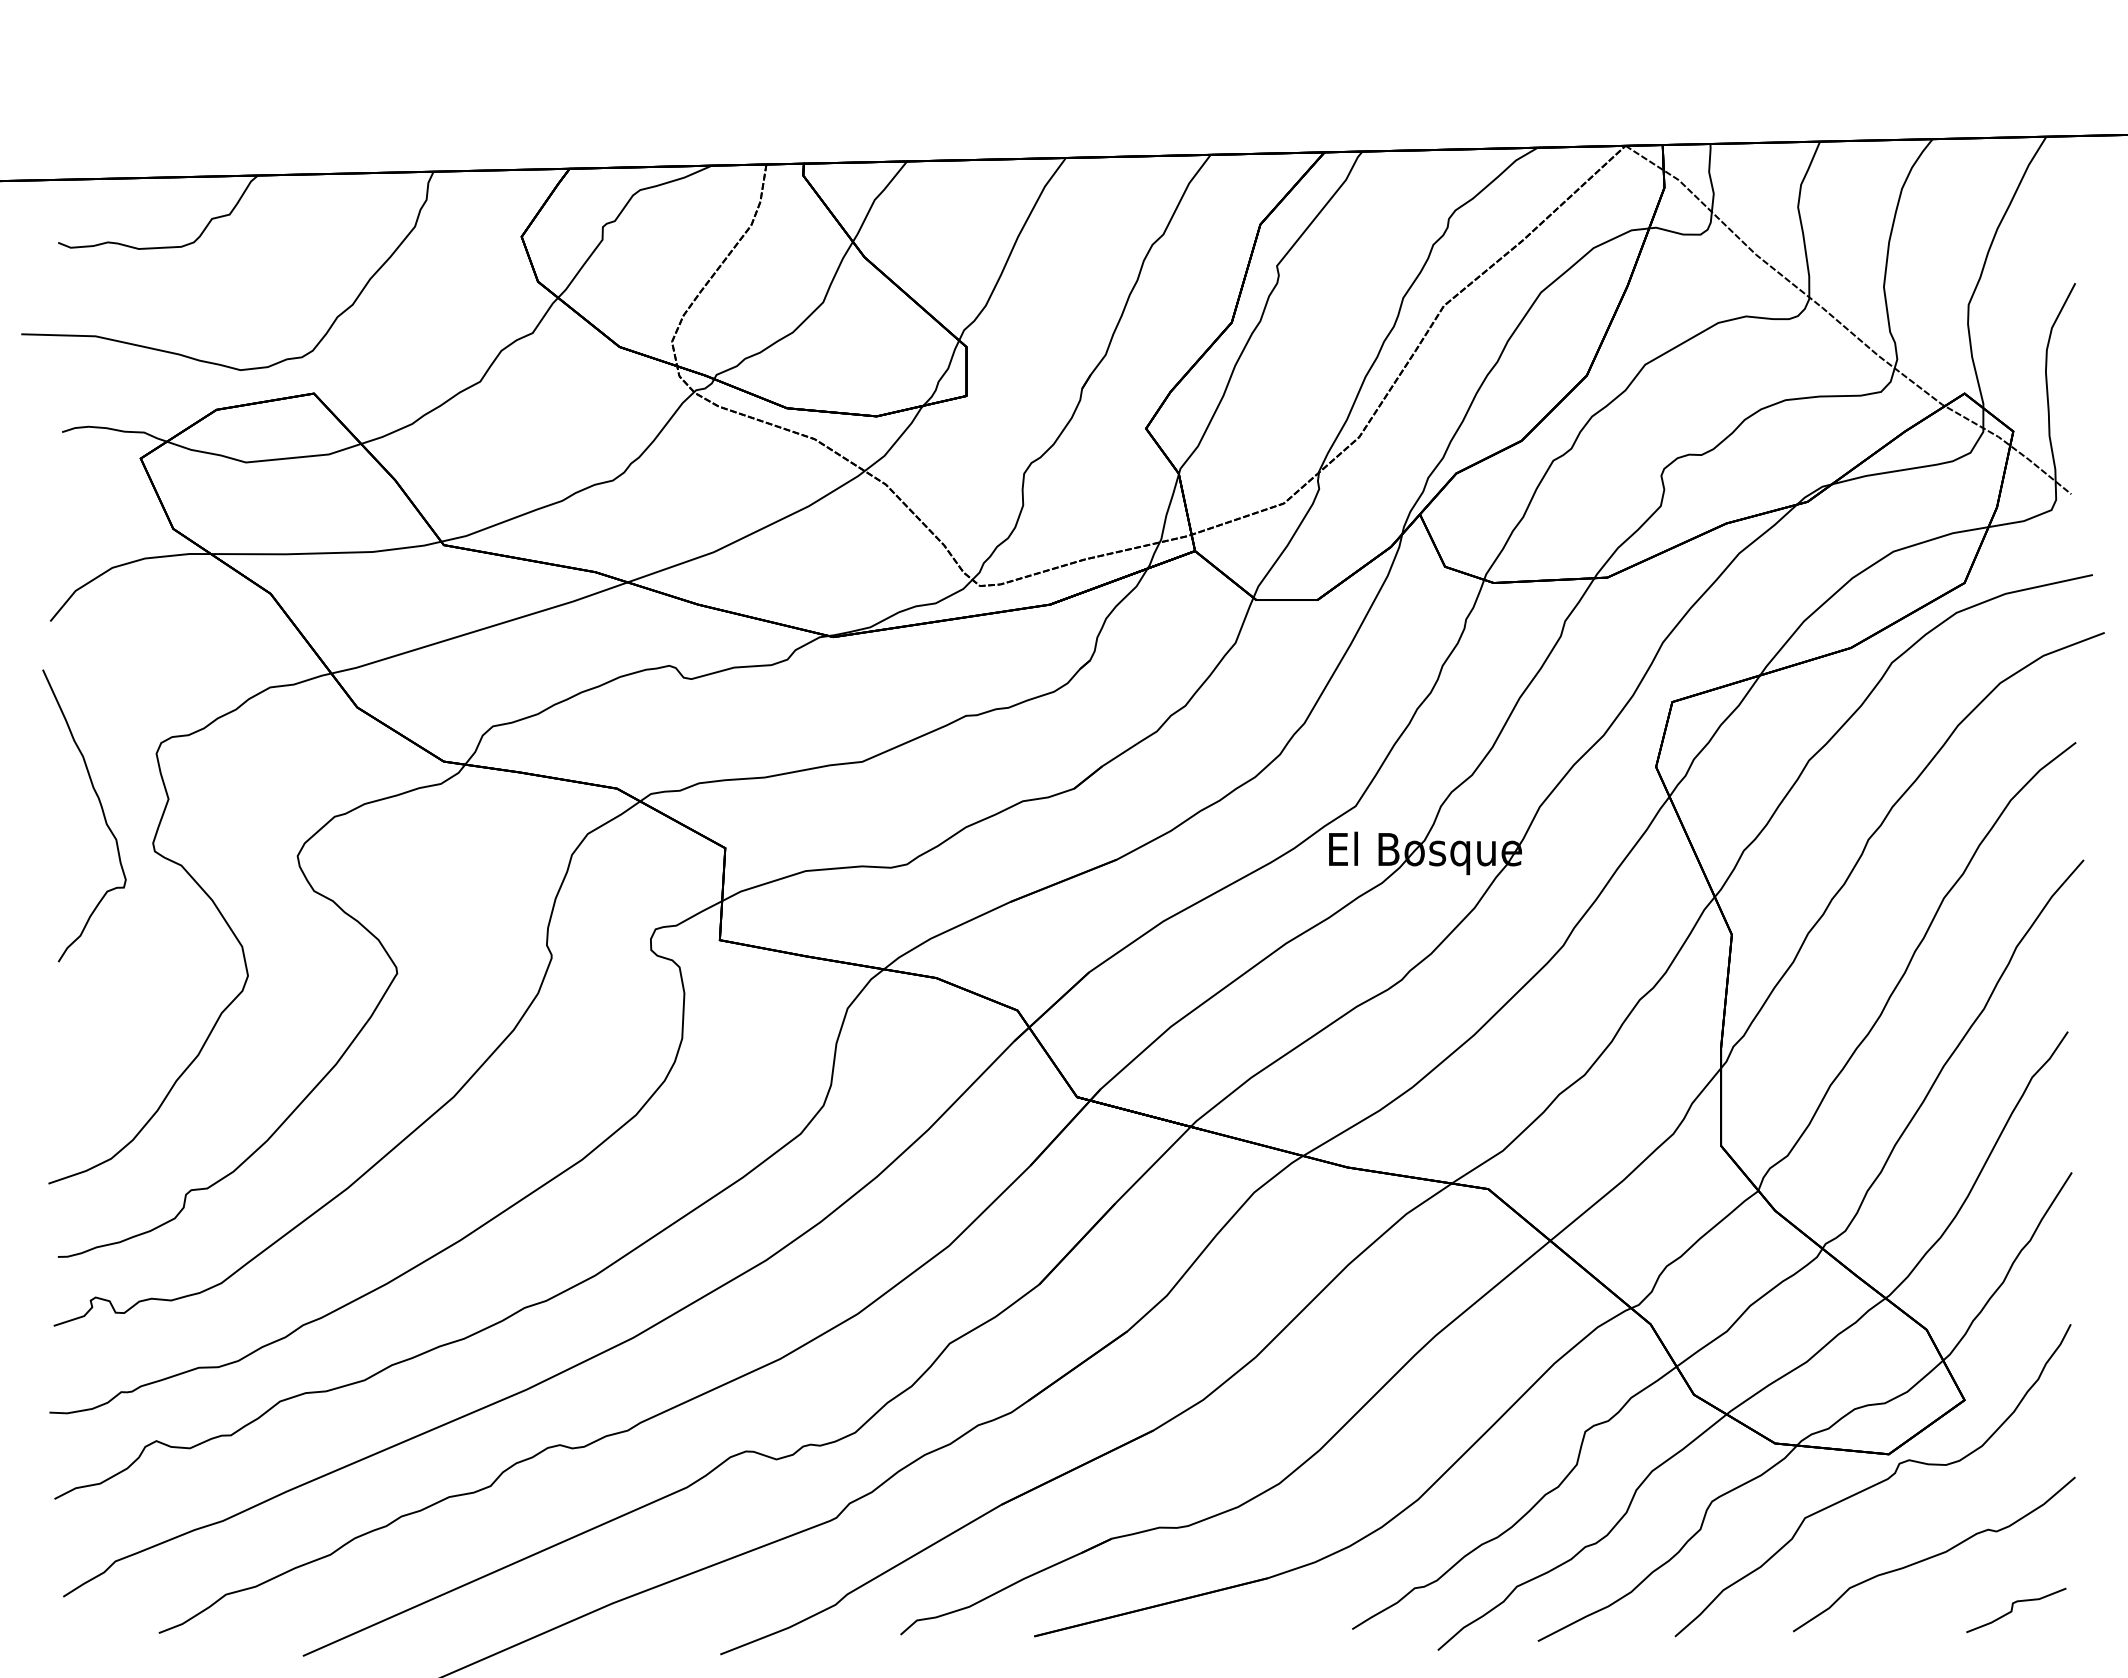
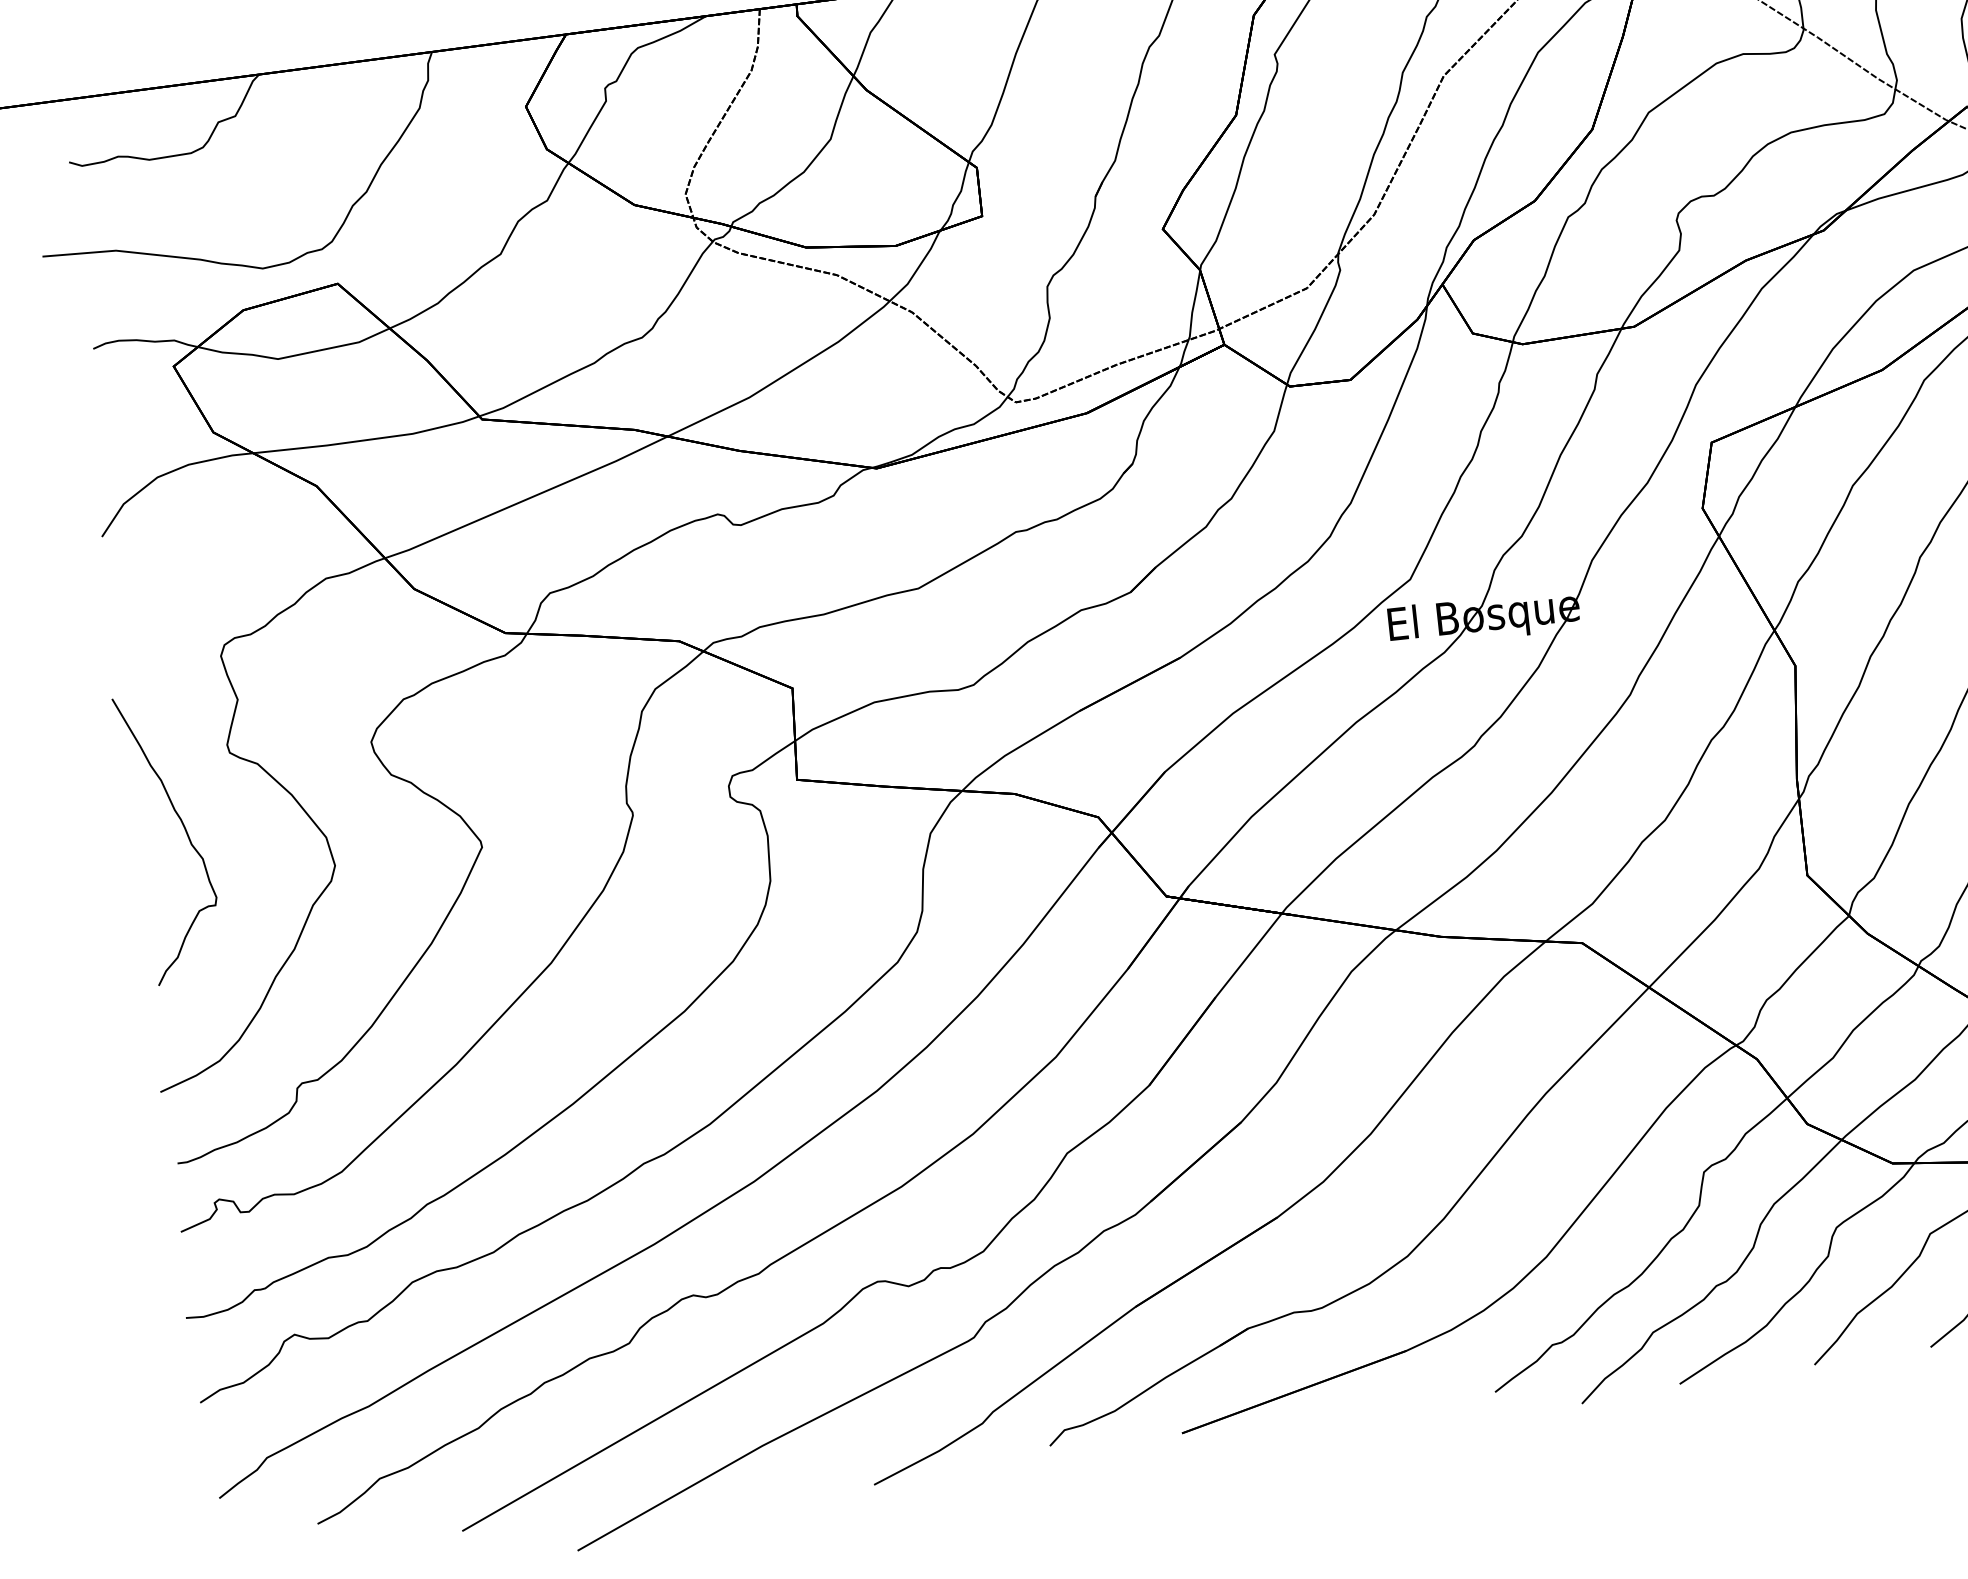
curve: (101, 810) -> (185, 831), moved

